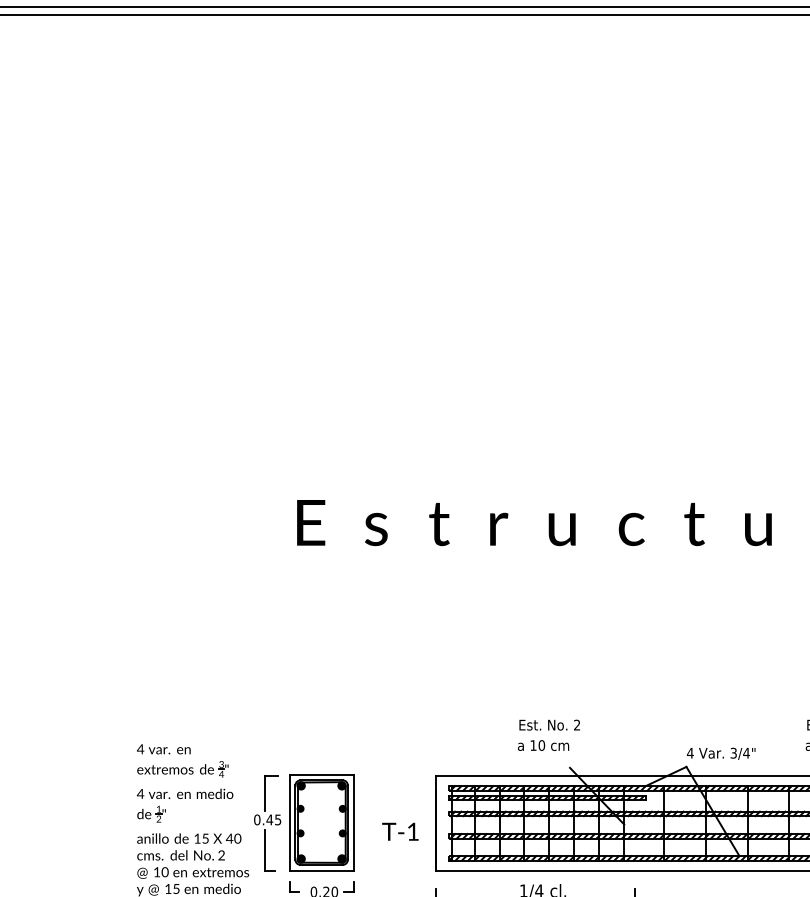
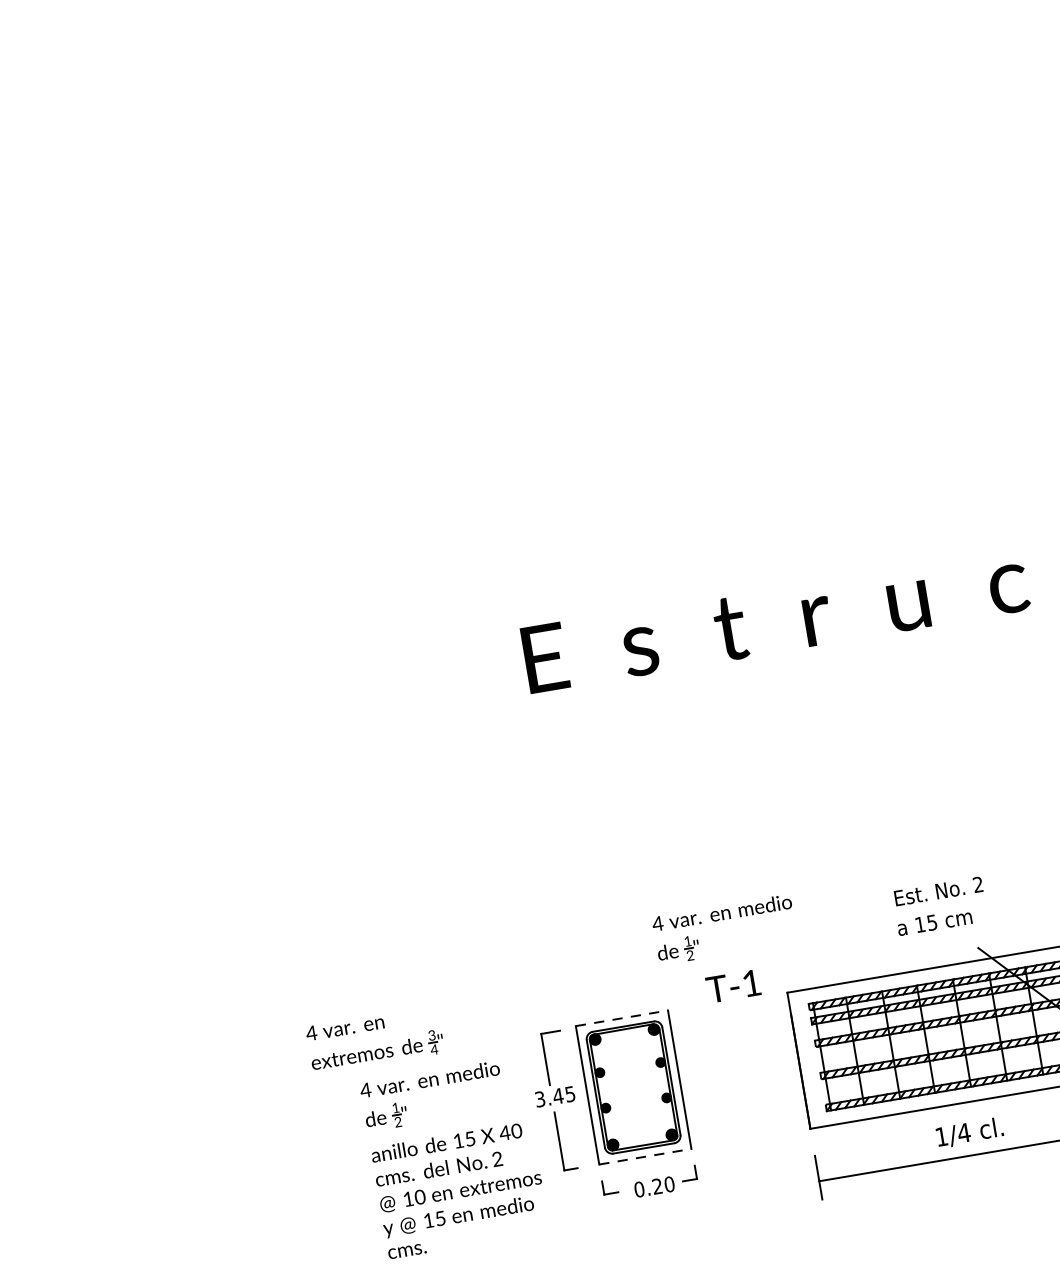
part: (401, 719) -> (723, 919), added
text: (541, 745) -> (931, 922), 10 -> 15
part: (181, 754) -> (371, 1030), moved
line: (321, 774) -> (621, 1018), solid -> dashed
text: (257, 819) -> (540, 1098), 0.45 -> 3.45
text: (400, 831) -> (733, 985), moved
line: (321, 870) -> (645, 1156), solid -> dashed

